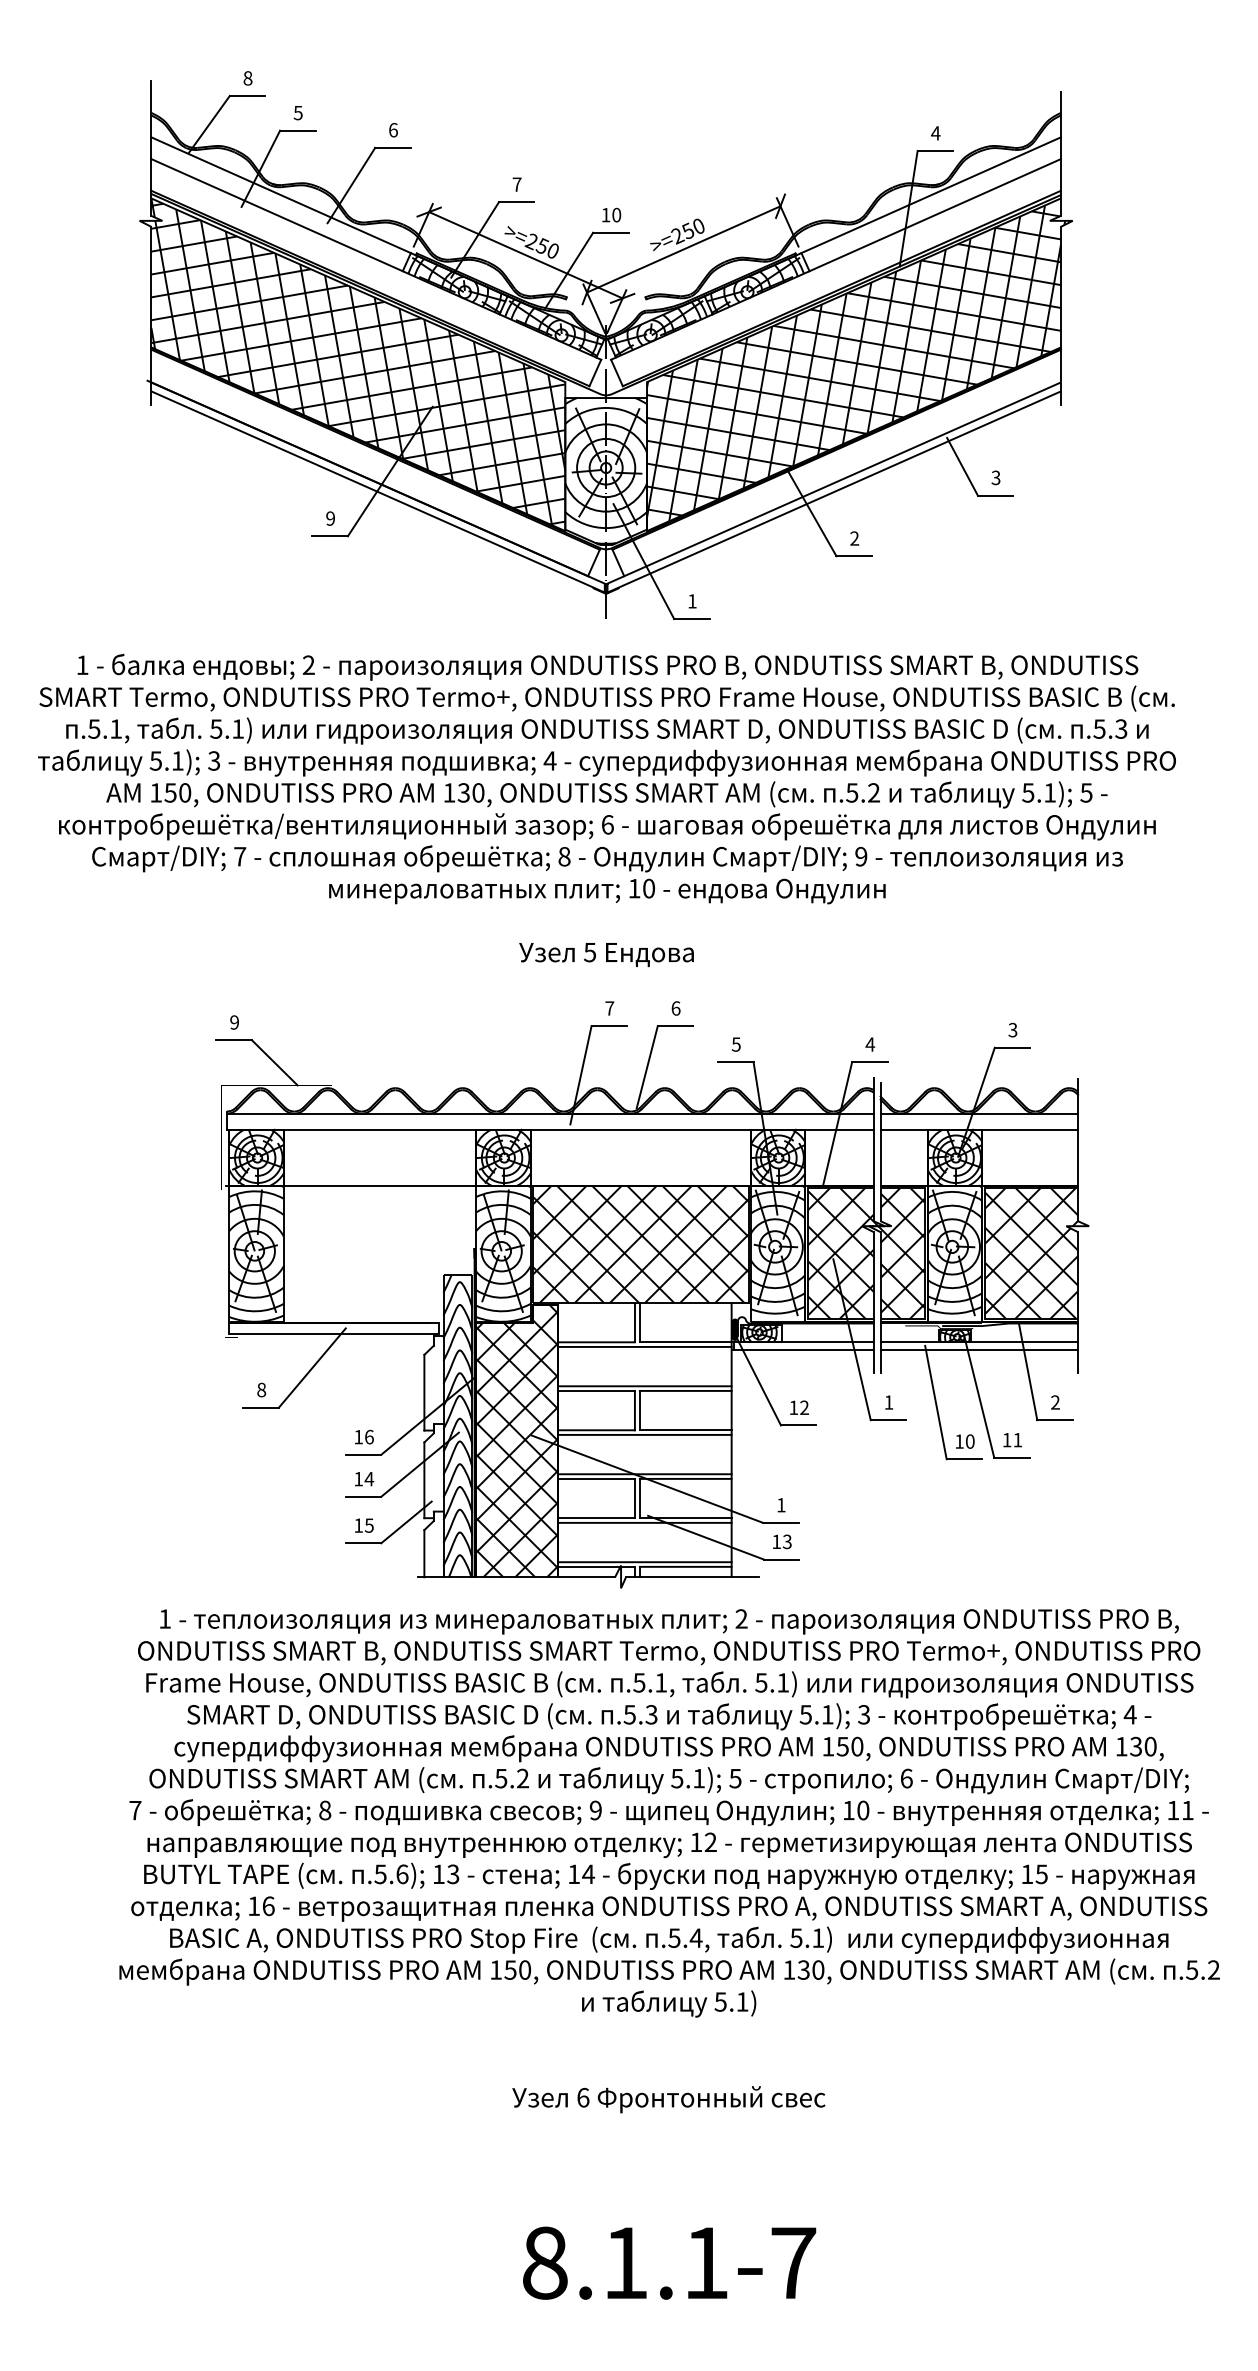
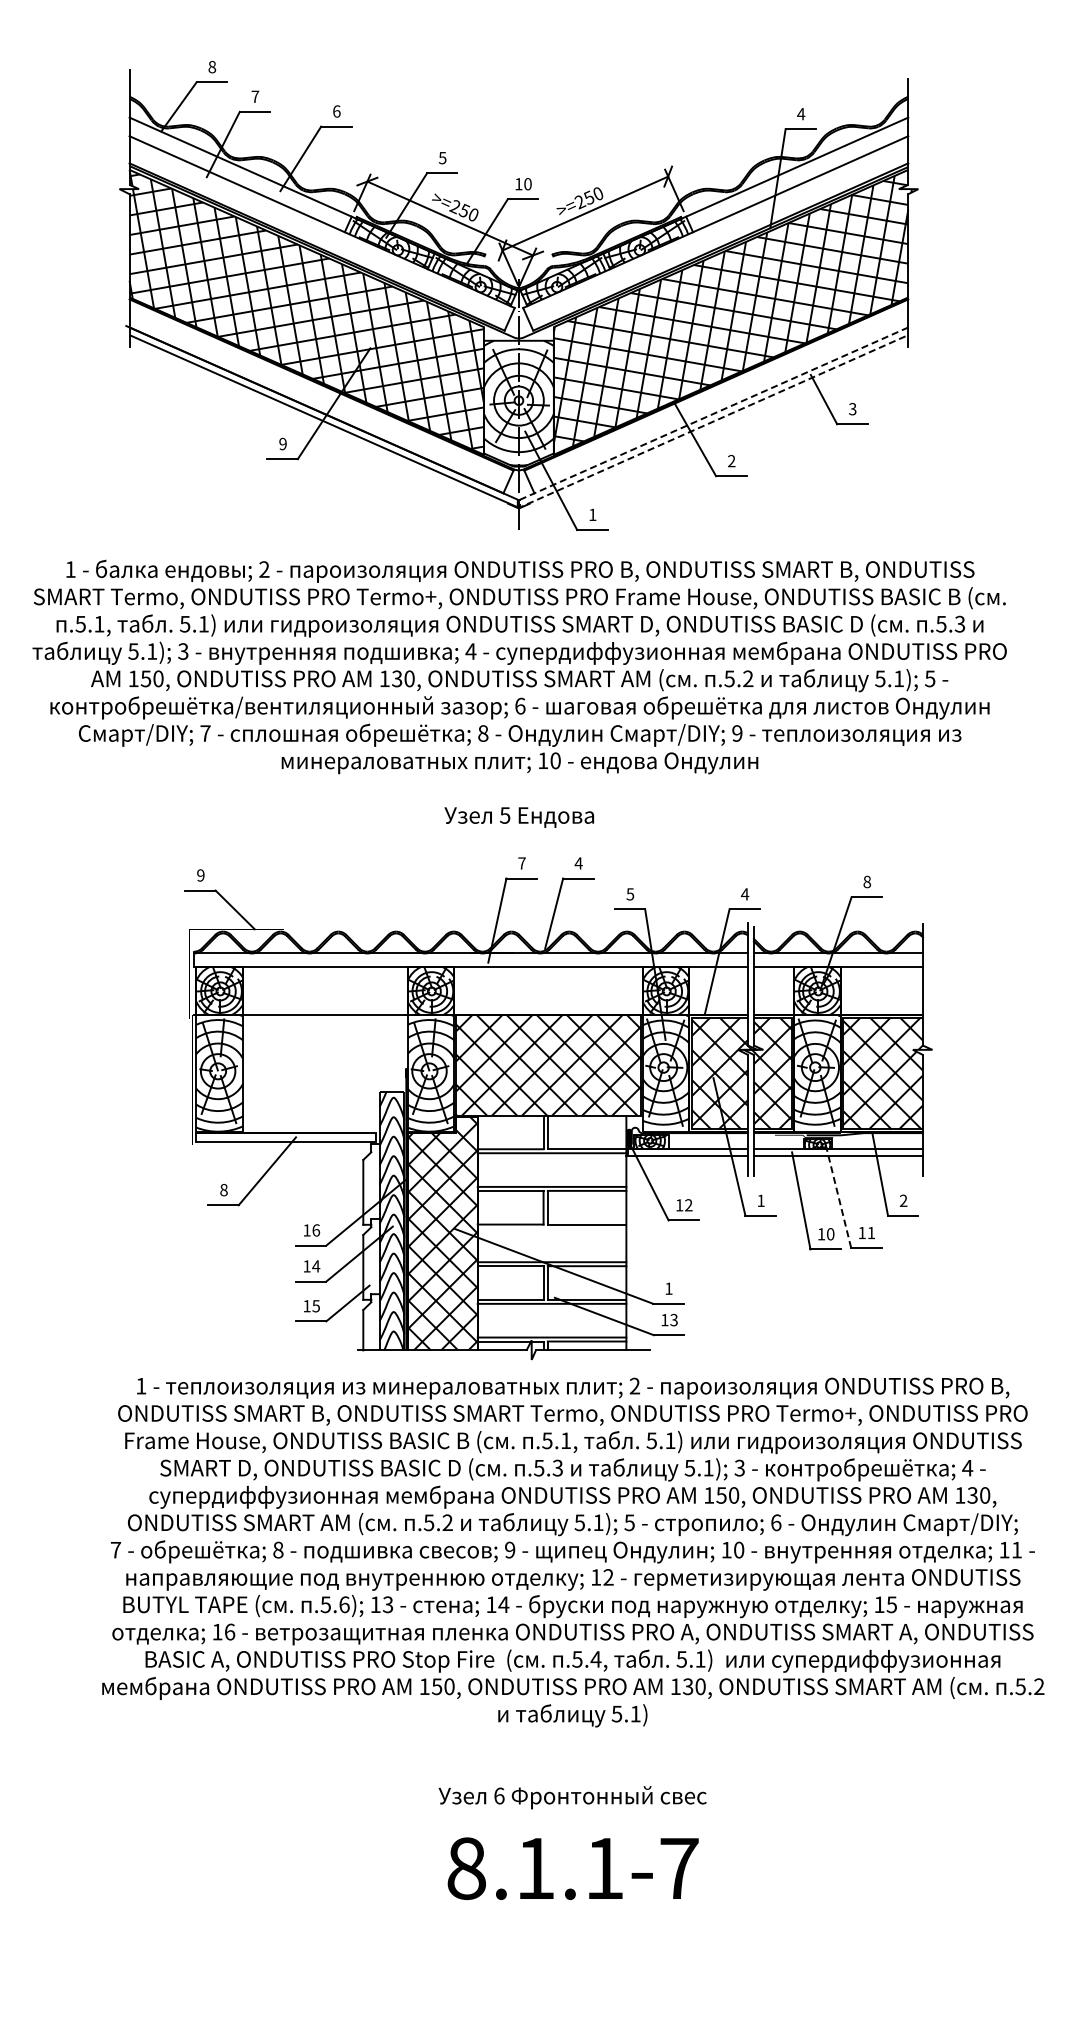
text: (298, 112) -> (255, 96), 5 -> 7
text: (516, 185) -> (442, 158), 7 -> 5
line: (607, 588) -> (520, 503), solid -> dashed
text: (675, 1008) -> (578, 863), 6 -> 4
text: (1013, 1029) -> (867, 881), 3 -> 8
line: (979, 1398) -> (838, 1197), solid -> dashed
line: (644, 1434) -> (551, 1228), removed
text: (668, 2262) -> (572, 1868), moved

